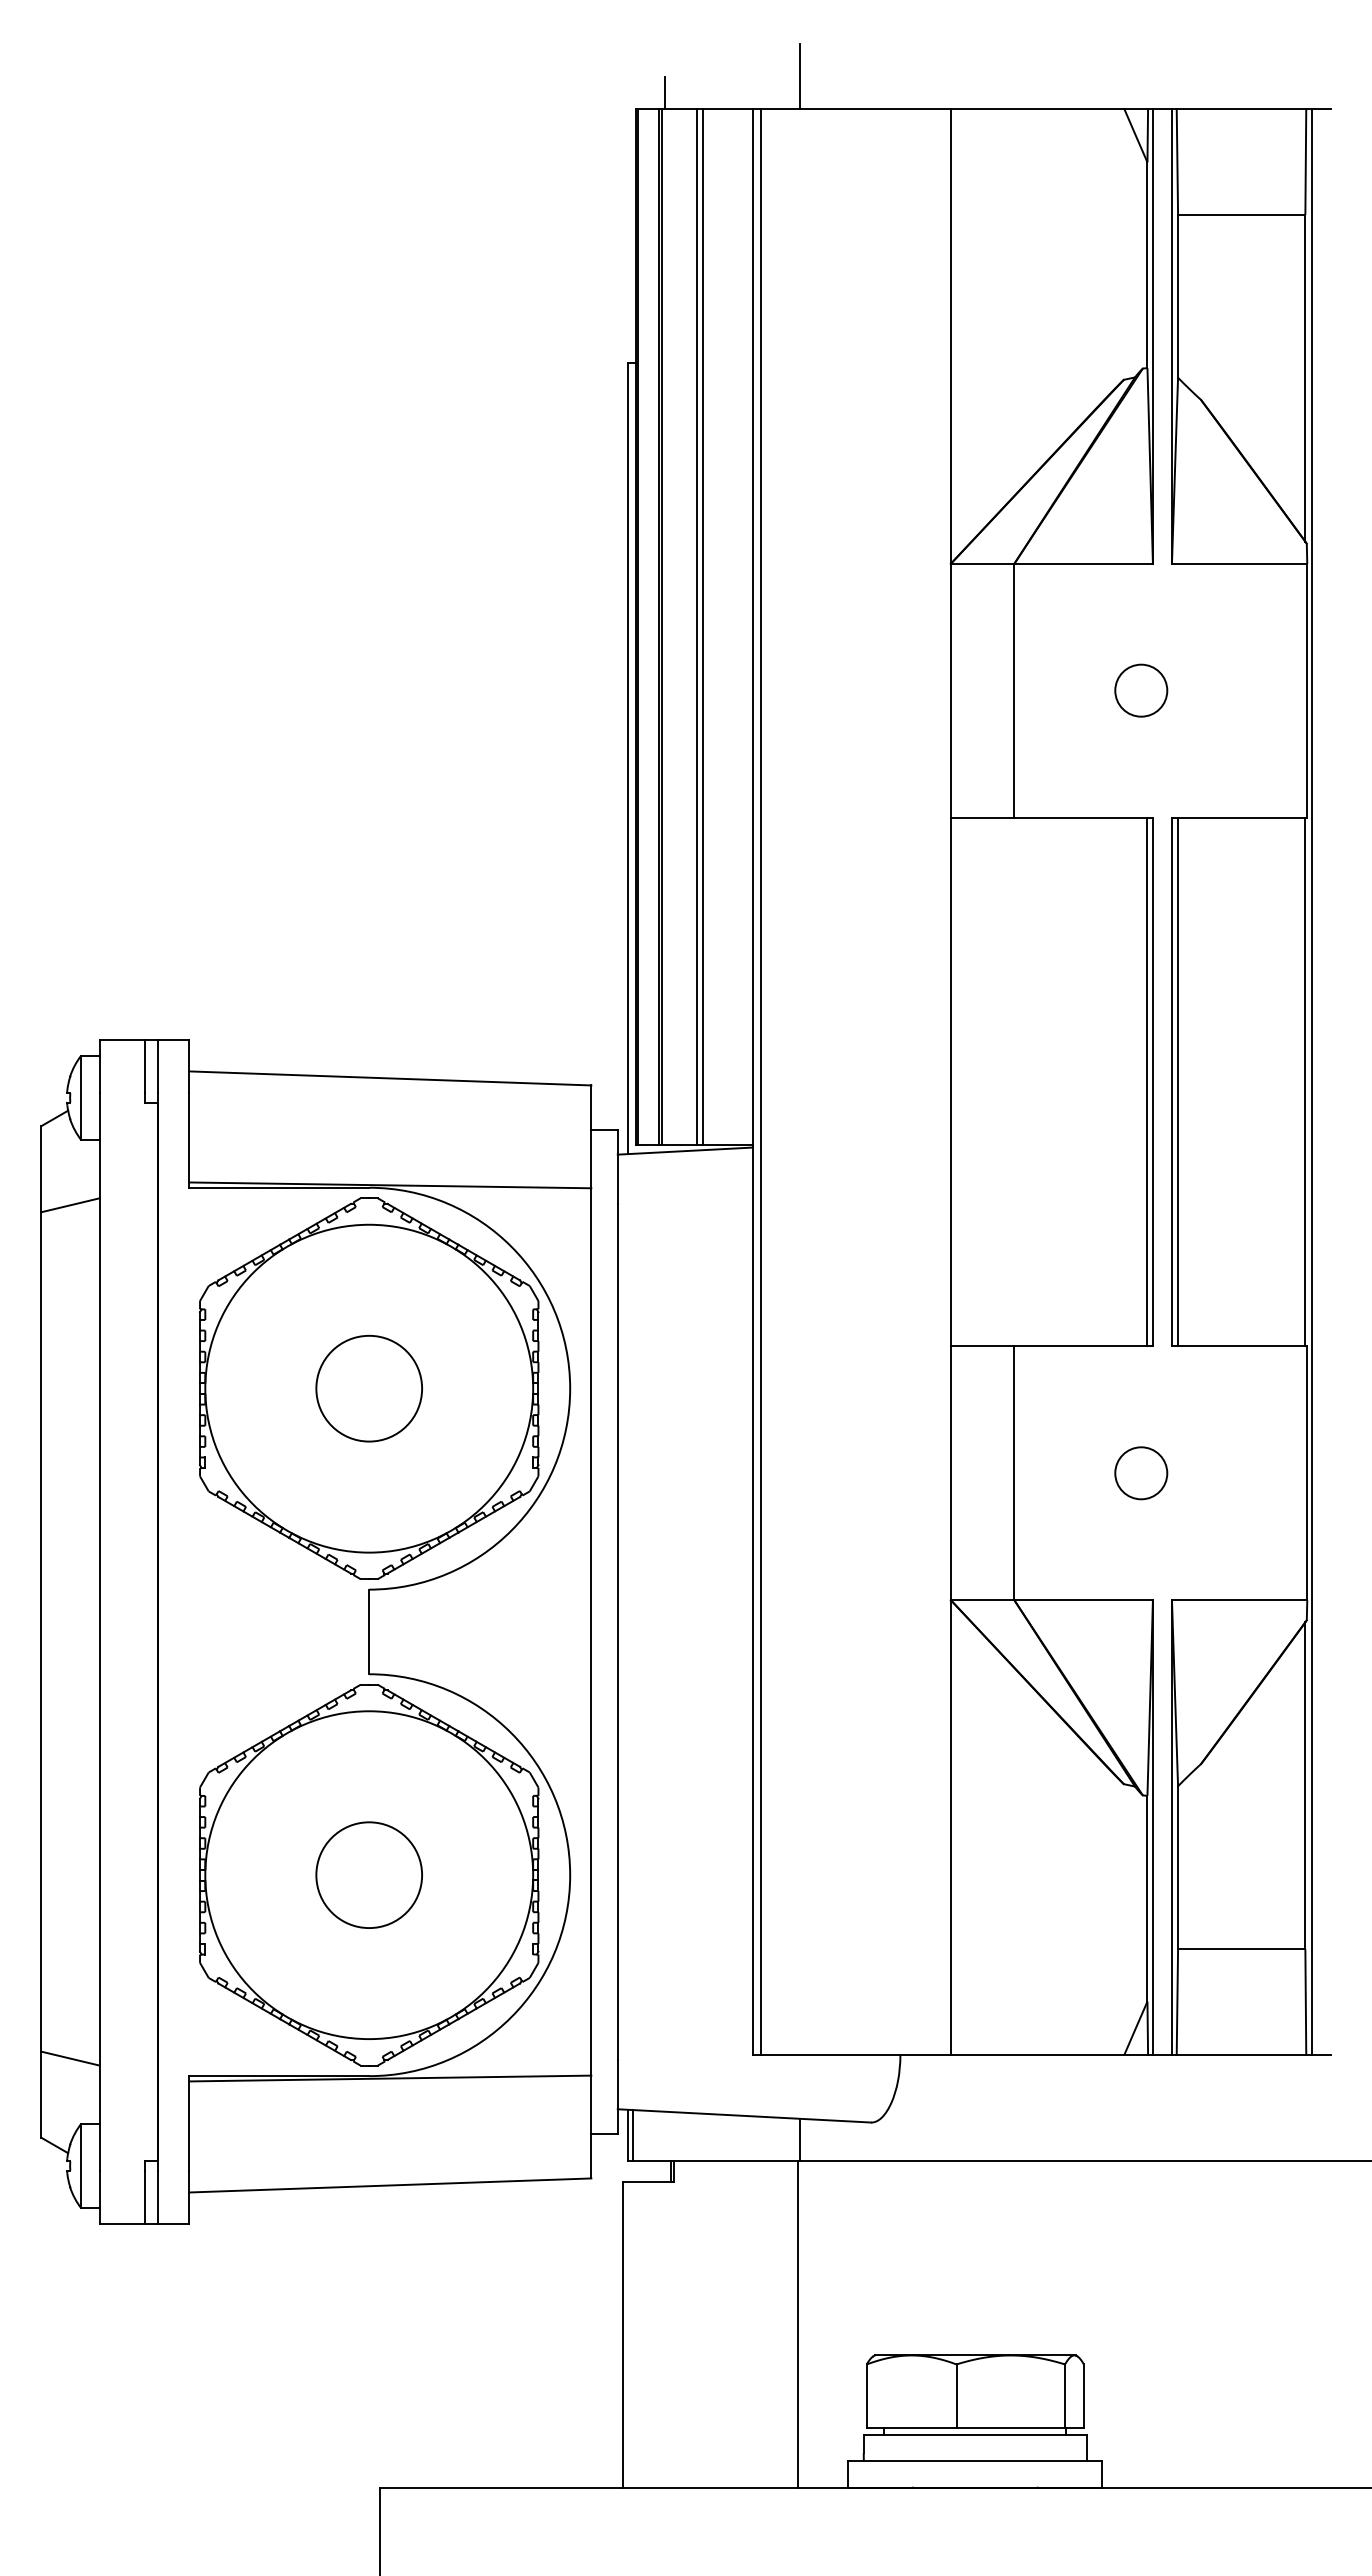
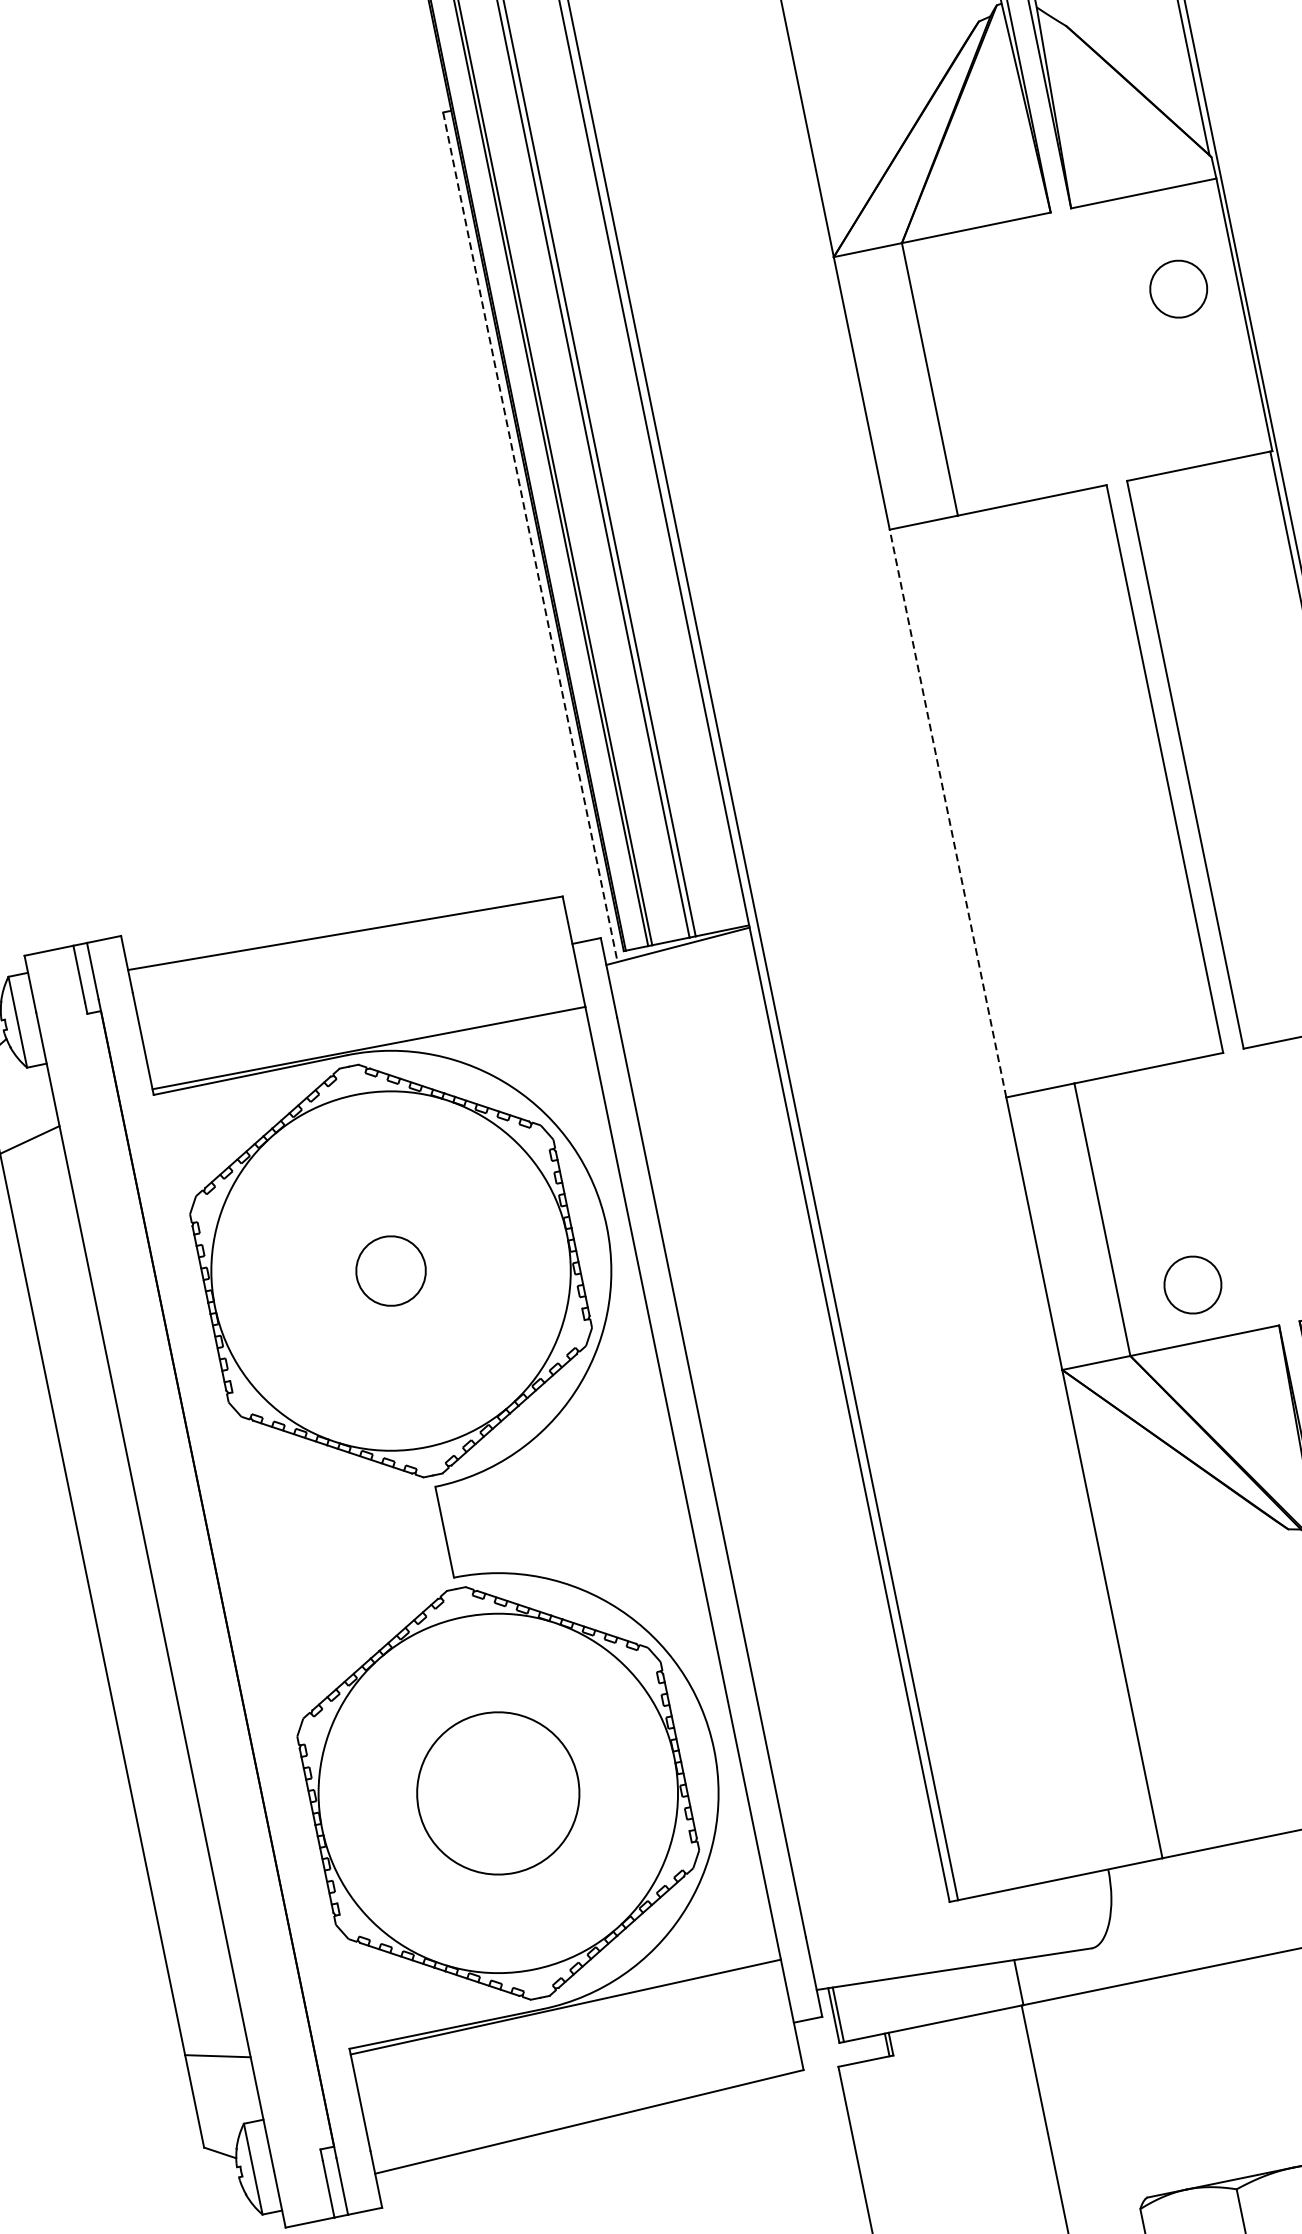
circle: (1141, 690) -> (1178, 288), moved
line: (628, 758) -> (530, 537), solid -> dashed
line: (950, 1081) -> (947, 813), solid -> dashed
line: (1147, 1081) -> (1158, 769), removed
line: (1178, 1081) -> (1192, 762), removed
circle: (369, 1388) -> (391, 1270), size x0.6
circle: (1141, 1473) -> (1193, 1285), moved
circle: (369, 1875) -> (498, 1793), size x1.4

